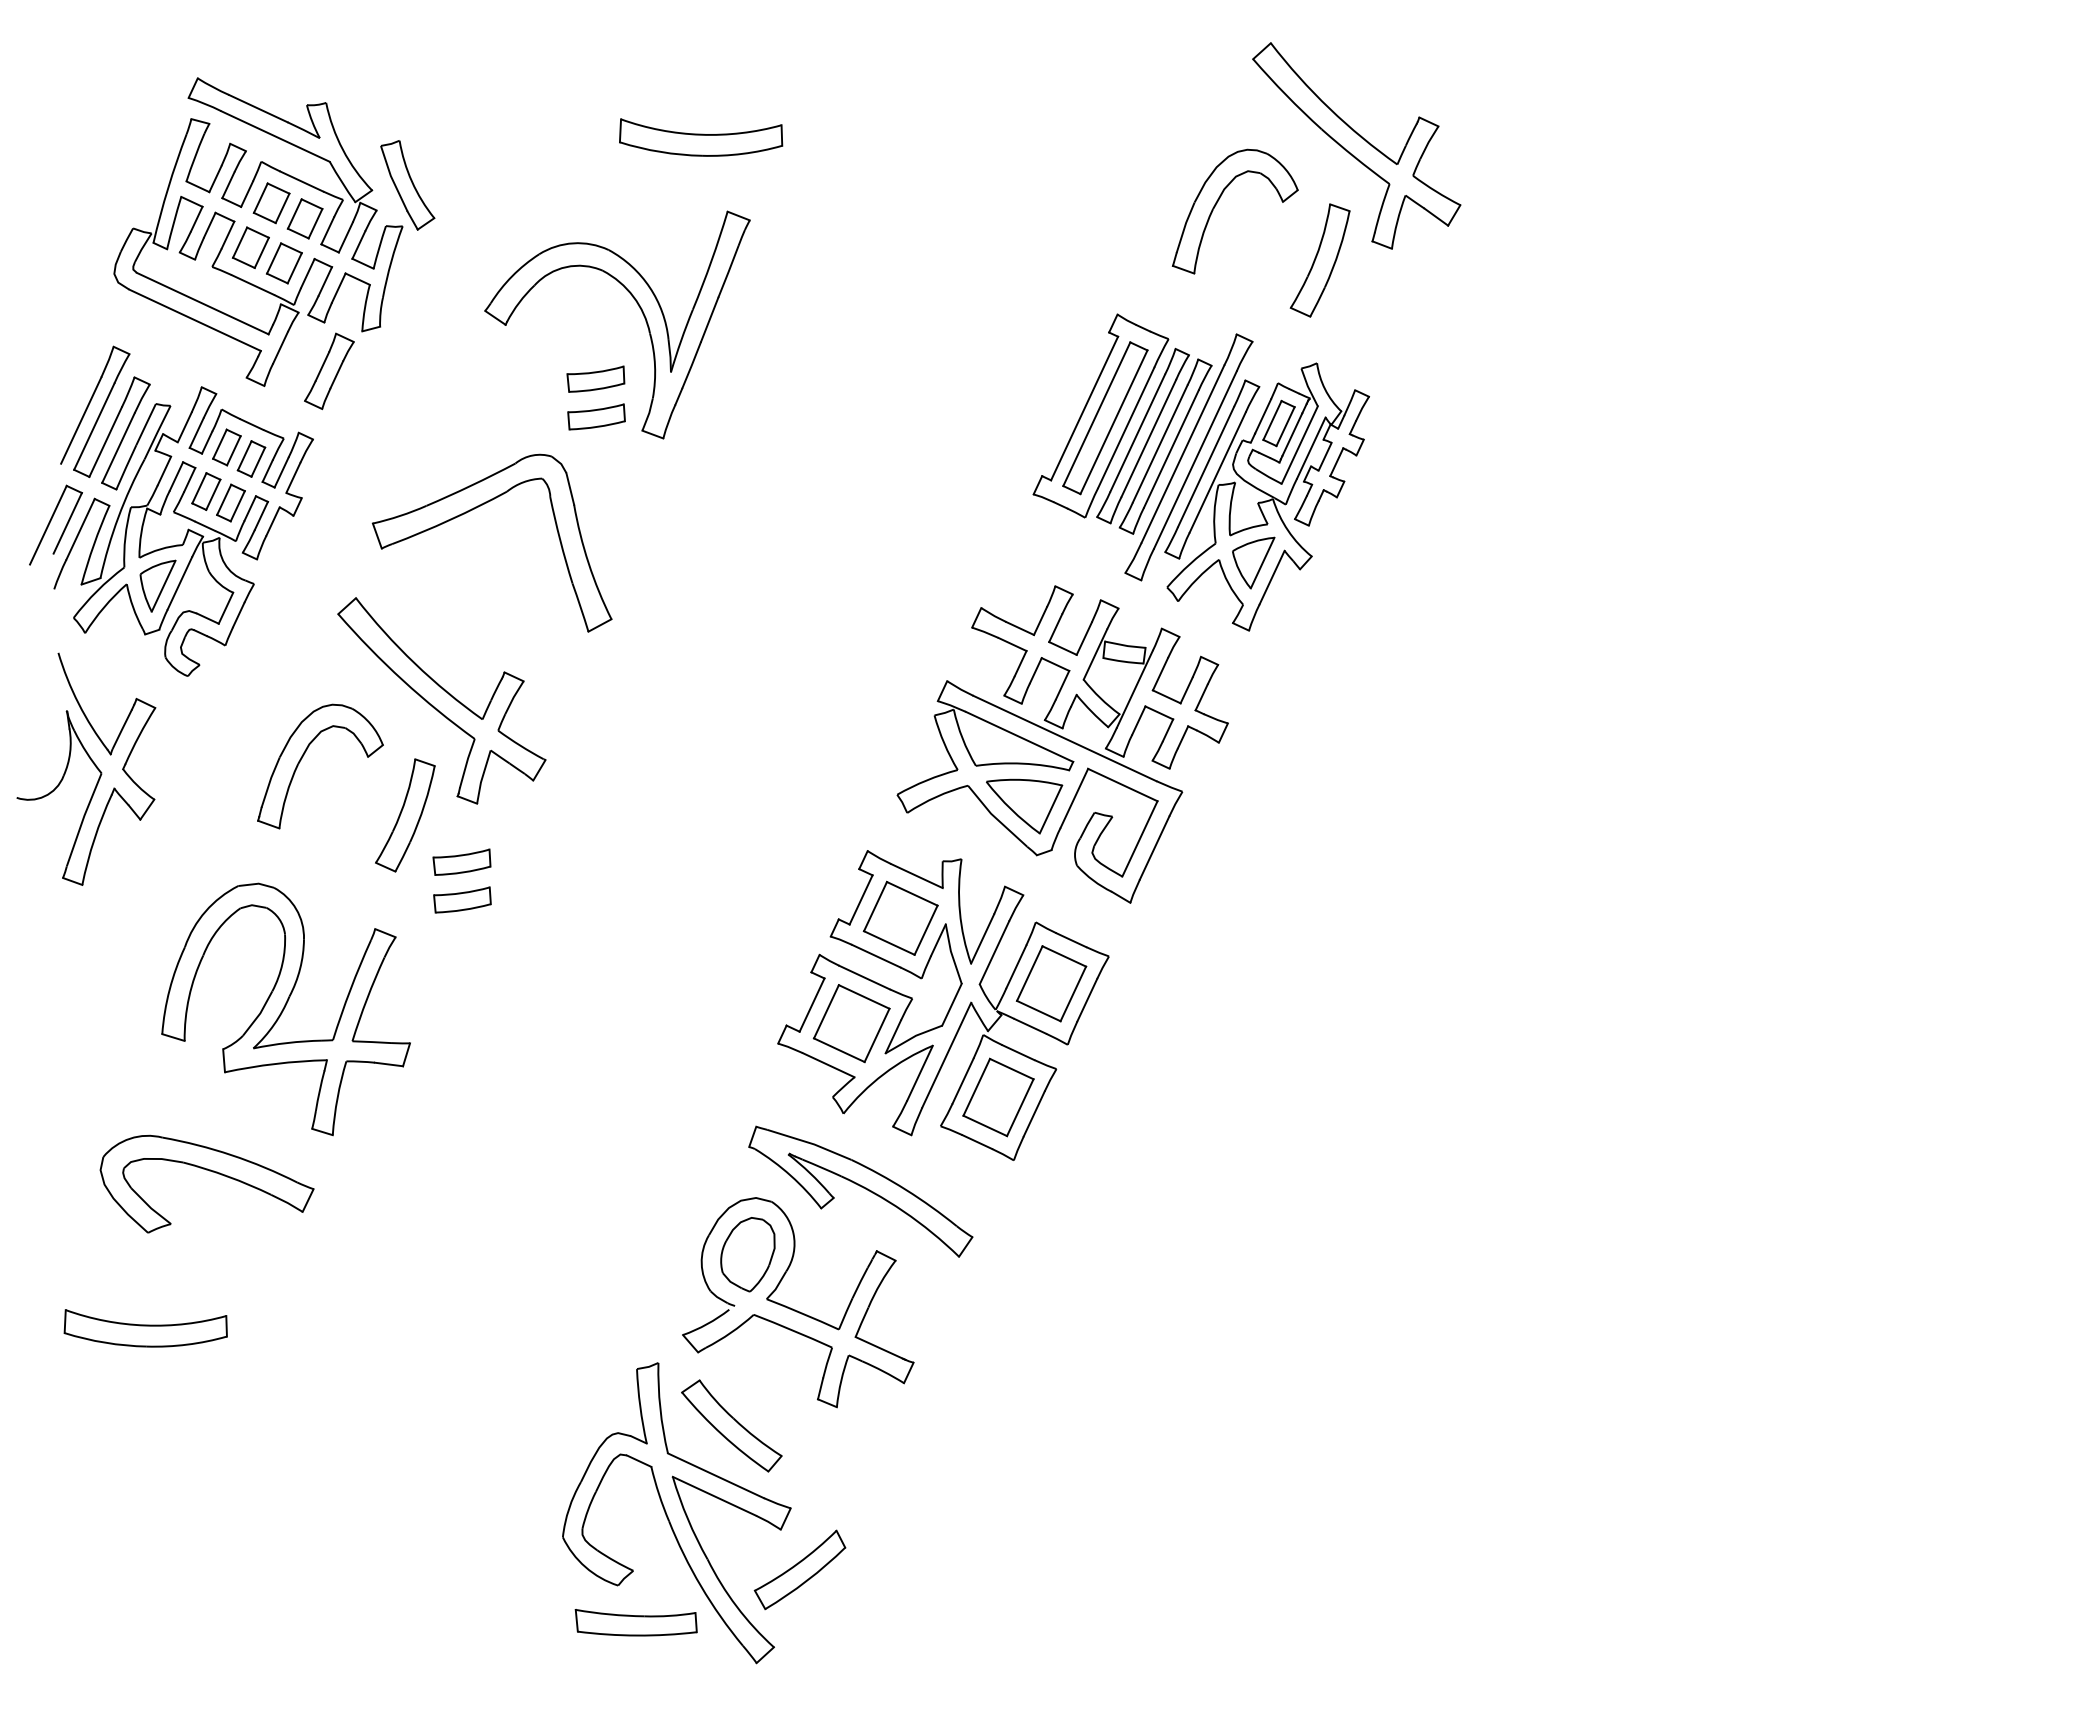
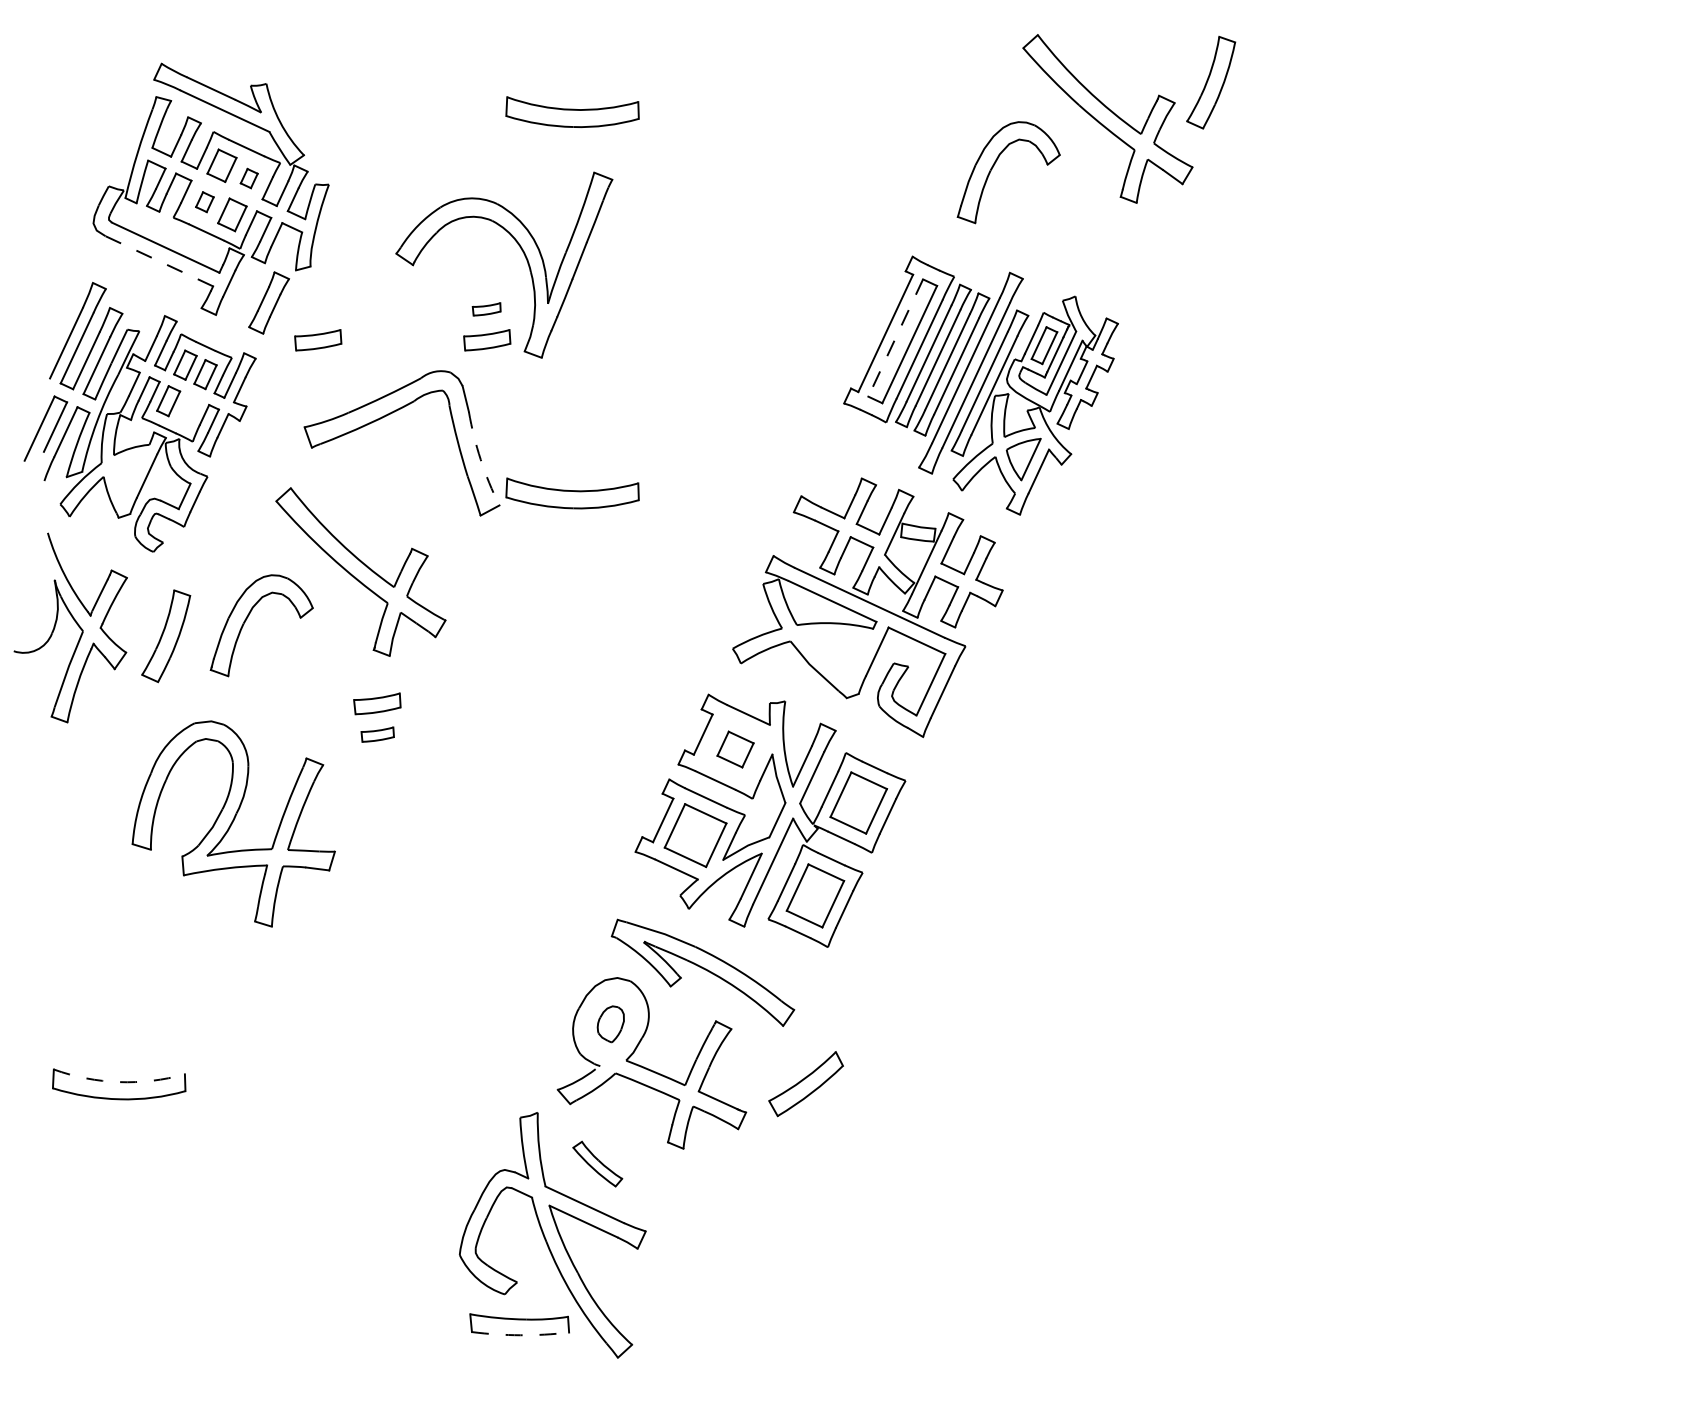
part: (407, 185) -> (332, 151), removed
part: (304, 218) -> (248, 178), size x0.6
part: (250, 247) -> (204, 201), size x0.6
part: (1319, 260) -> (1210, 82), moved
line: (194, 320) -> (158, 261), solid -> dashed
part: (595, 378) -> (486, 308), size x0.6
line: (1096, 414) -> (895, 338), solid -> dashed
part: (389, 416) -> (318, 339), added
part: (230, 502) -> (188, 410), removed
arc: (588, 563) -> (480, 459), solid -> dashed
part: (157, 585) -> (128, 477), removed
part: (701, 604) -> (572, 493), added
part: (1024, 806) -> (836, 658), removed
part: (405, 815) -> (166, 636), moved
part: (462, 899) -> (377, 734), size x0.7
part: (900, 917) -> (735, 748), size x0.6
part: (209, 1171) -> (171, 956), removed
part: (747, 1254) -> (610, 1024), size x0.6
arc: (145, 1325) -> (118, 1082), solid -> dashed
part: (731, 1425) -> (597, 1163), size x0.6
part: (799, 1569) -> (805, 1083), moved
arc: (637, 1635) -> (520, 1335), solid -> dashed

